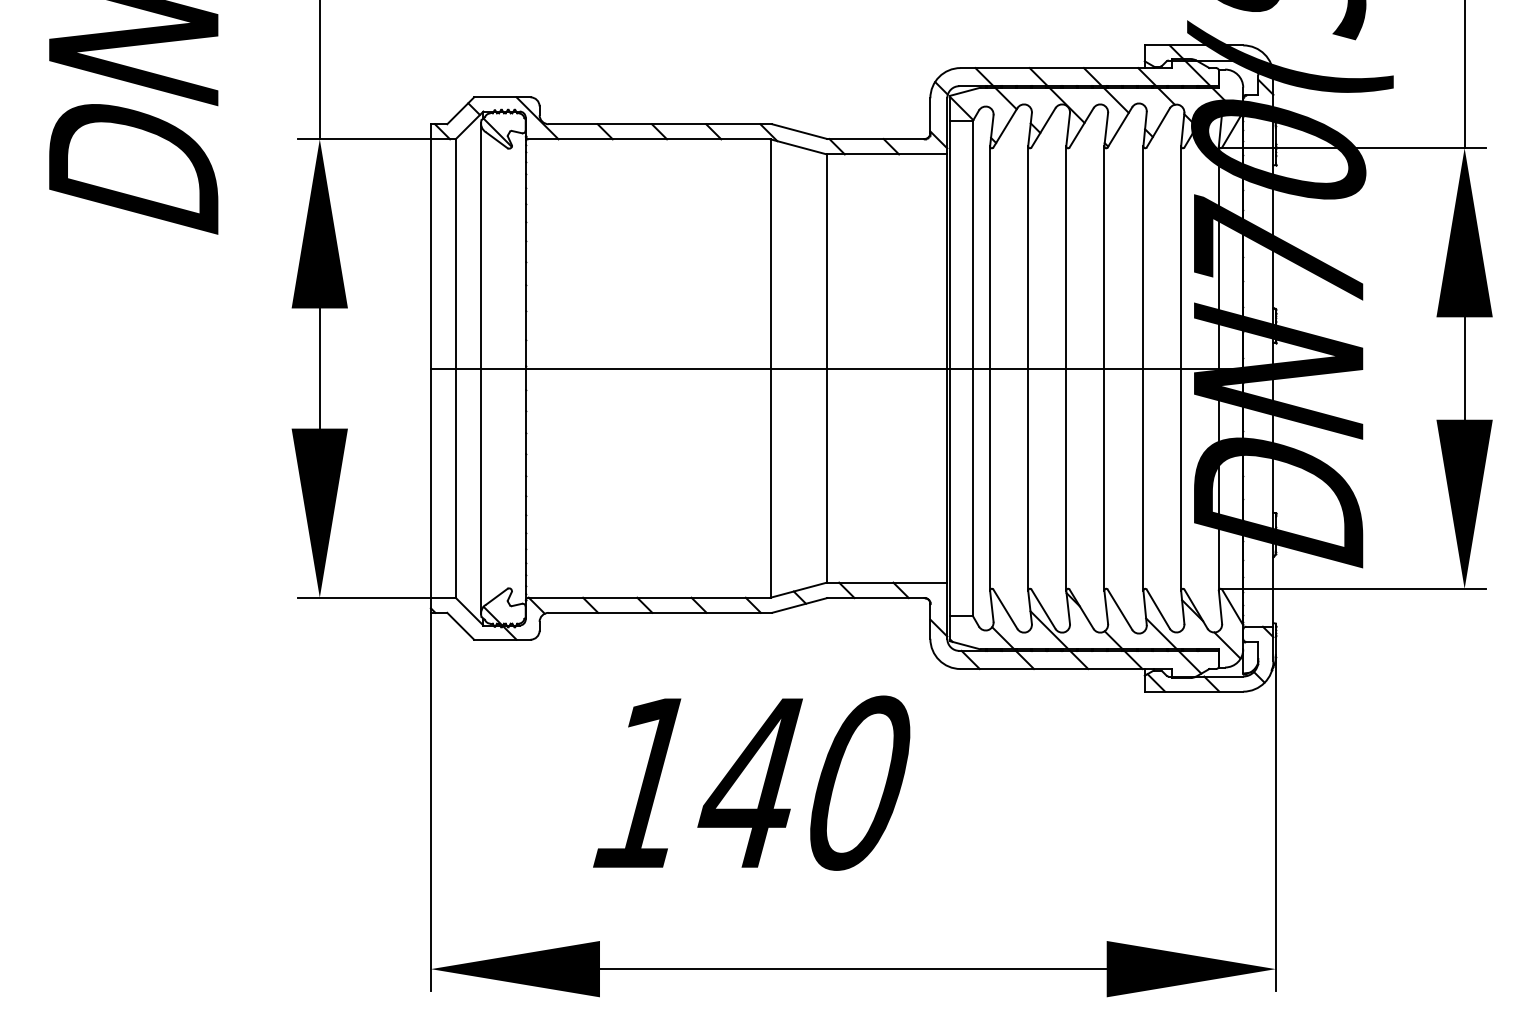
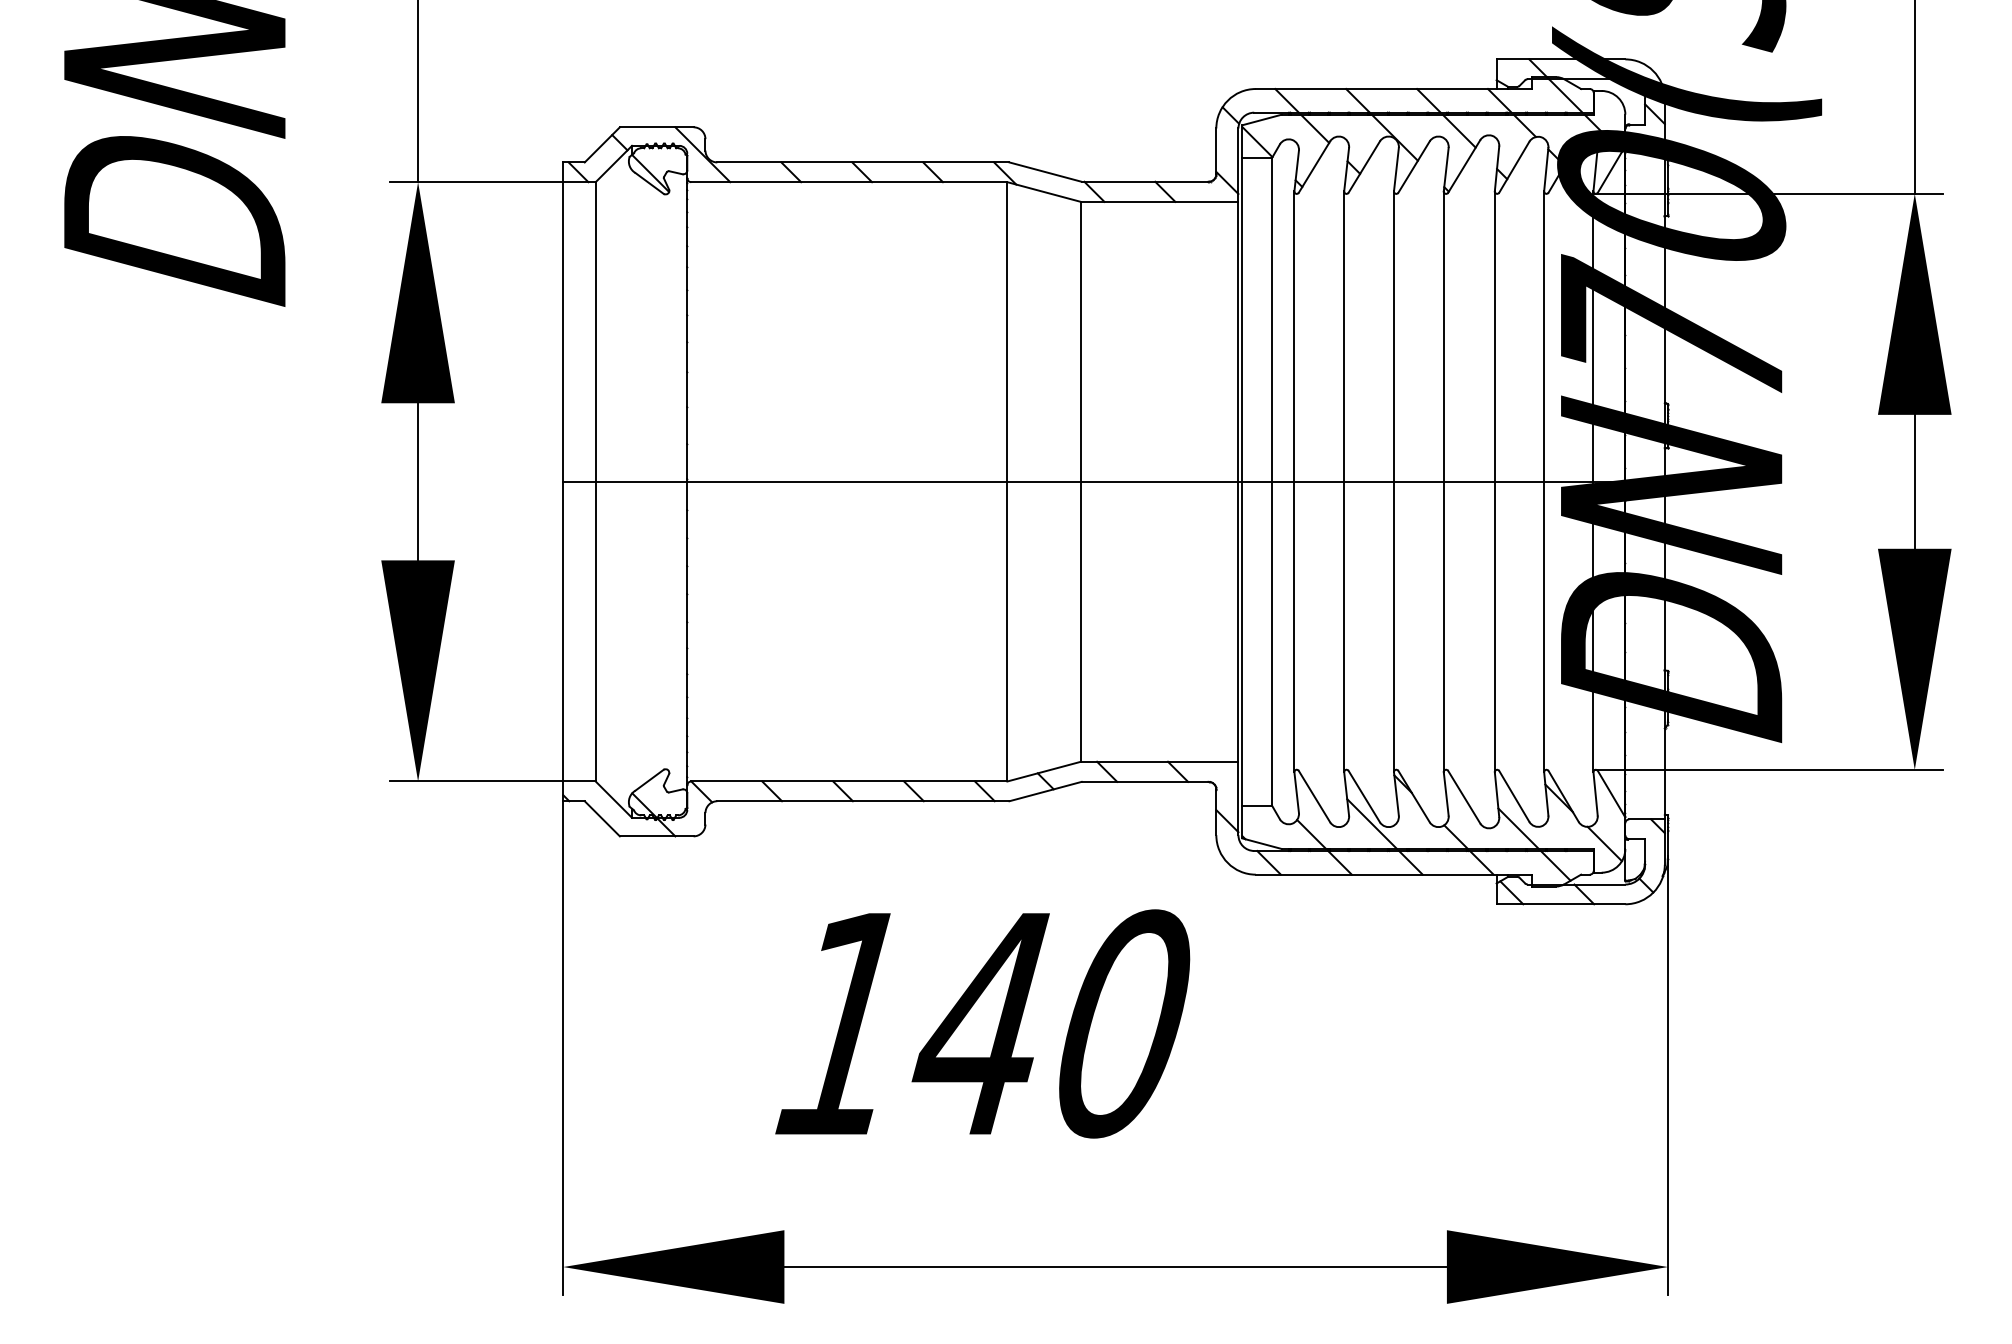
line: (480, 368) -> (628, 481), removed

